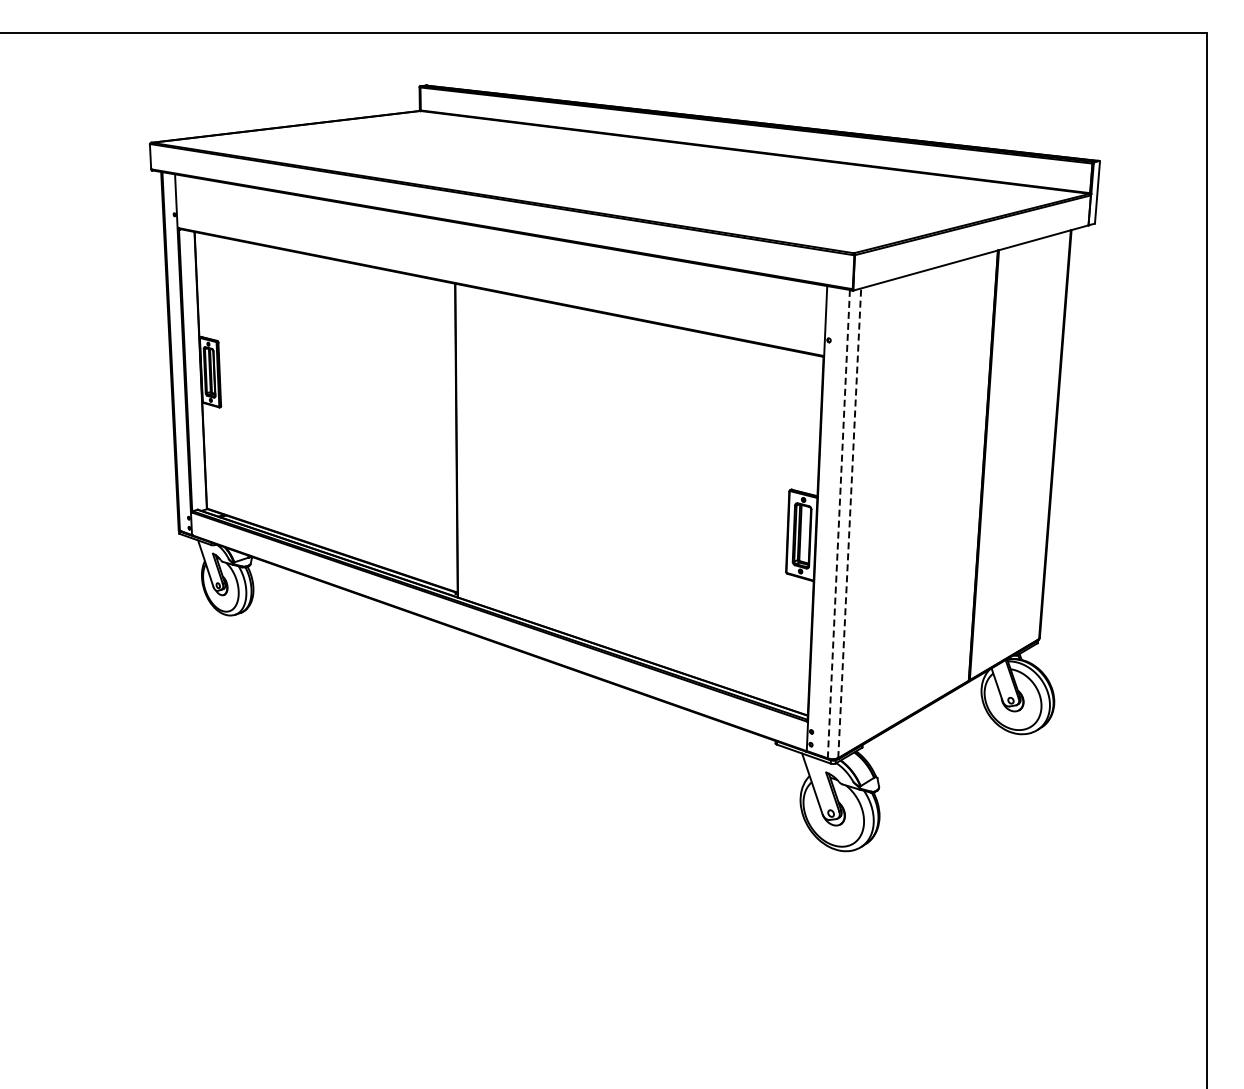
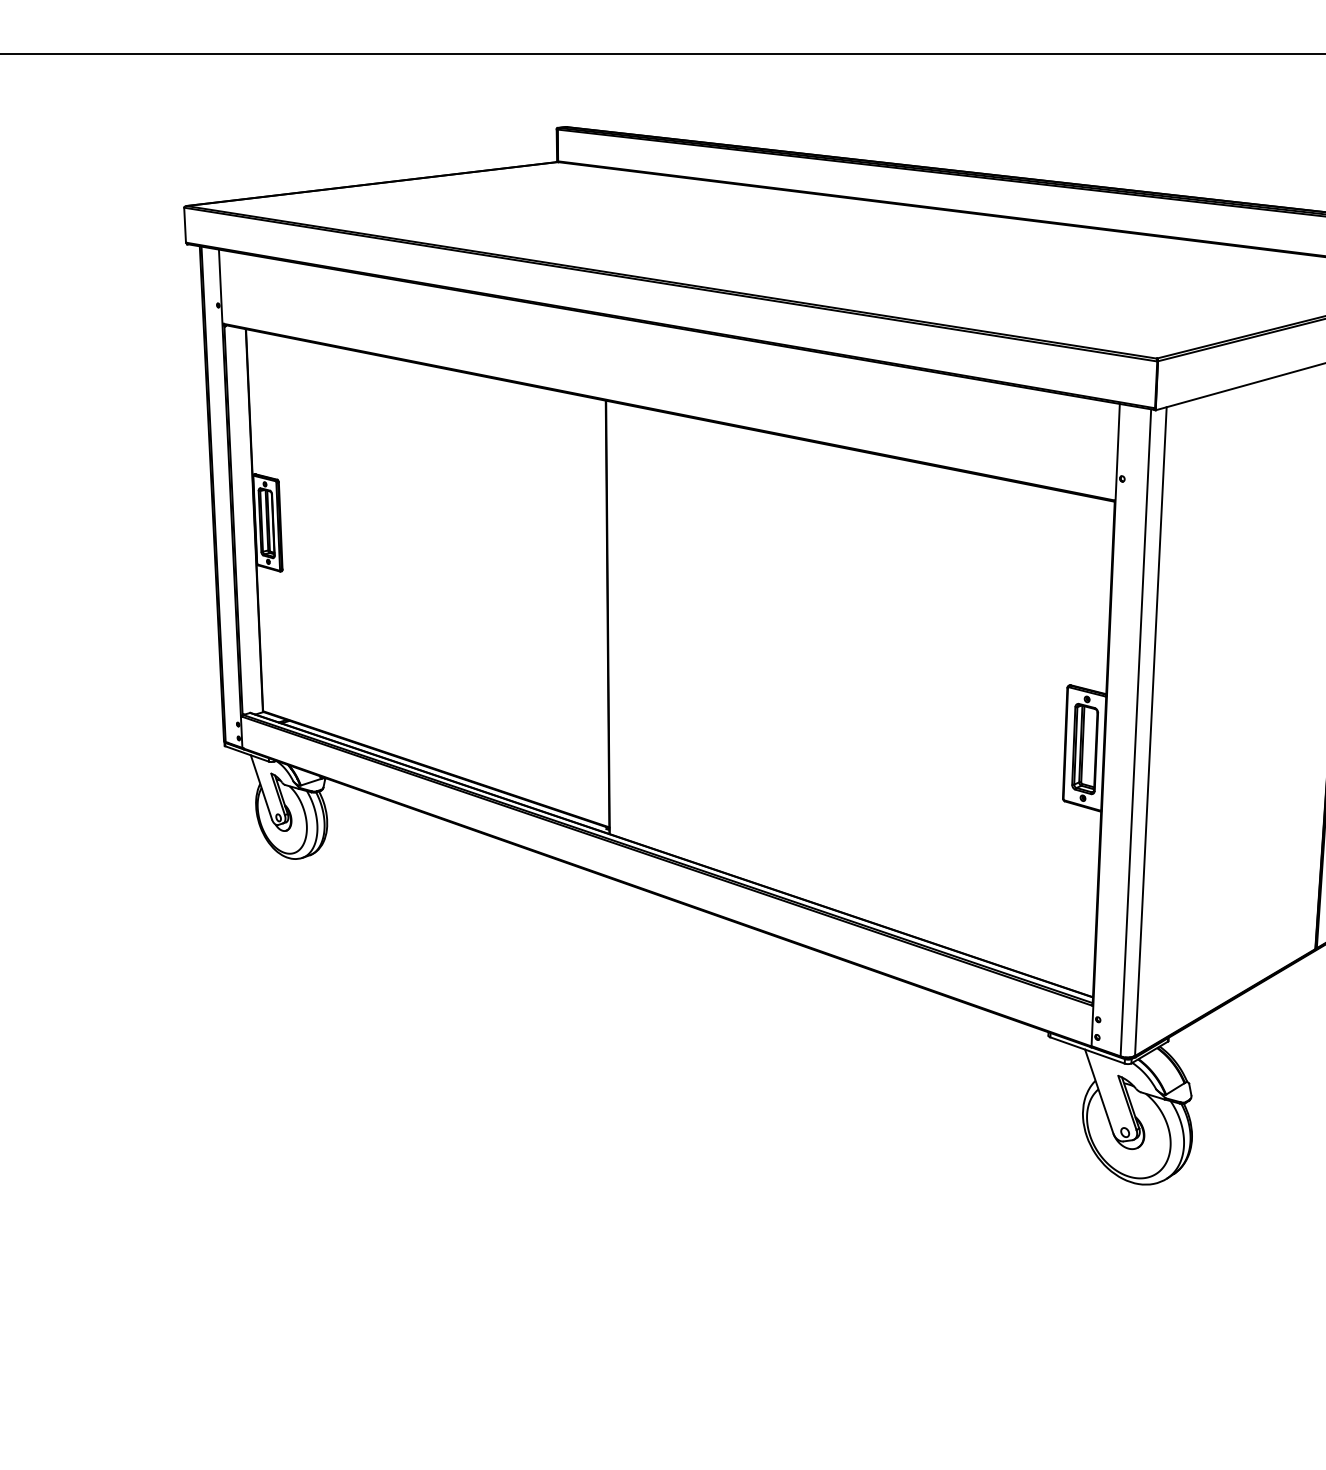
line: (849, 522) -> (1150, 730), dashed -> solid
line: (838, 523) -> (1135, 731), dashed -> solid

